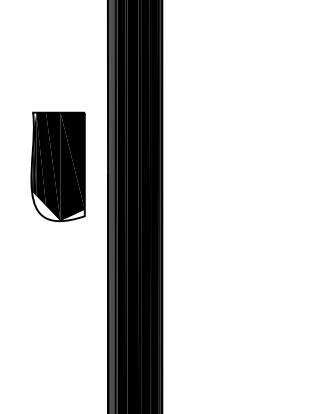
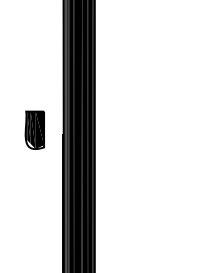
part: (57, 167) -> (34, 130), size x0.6

